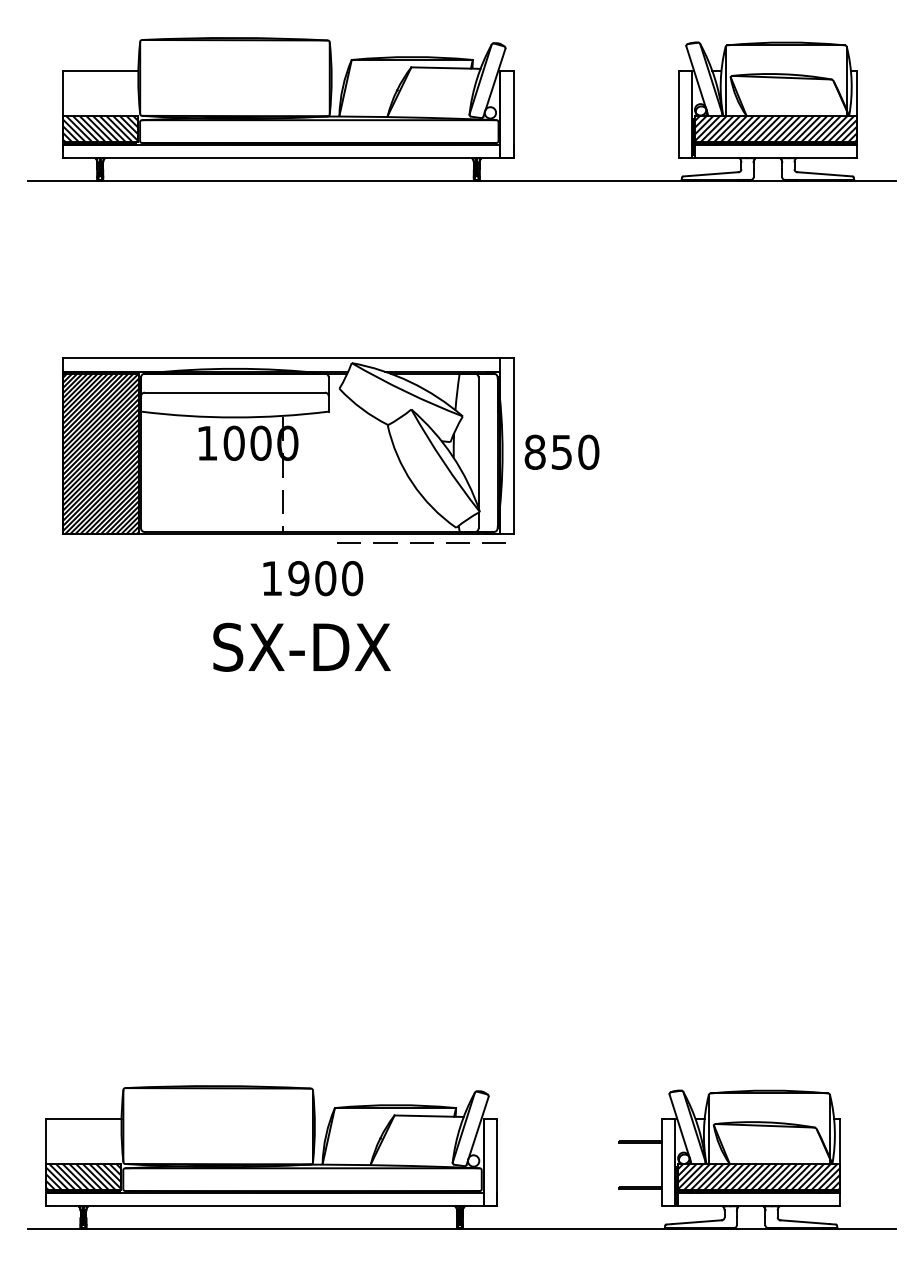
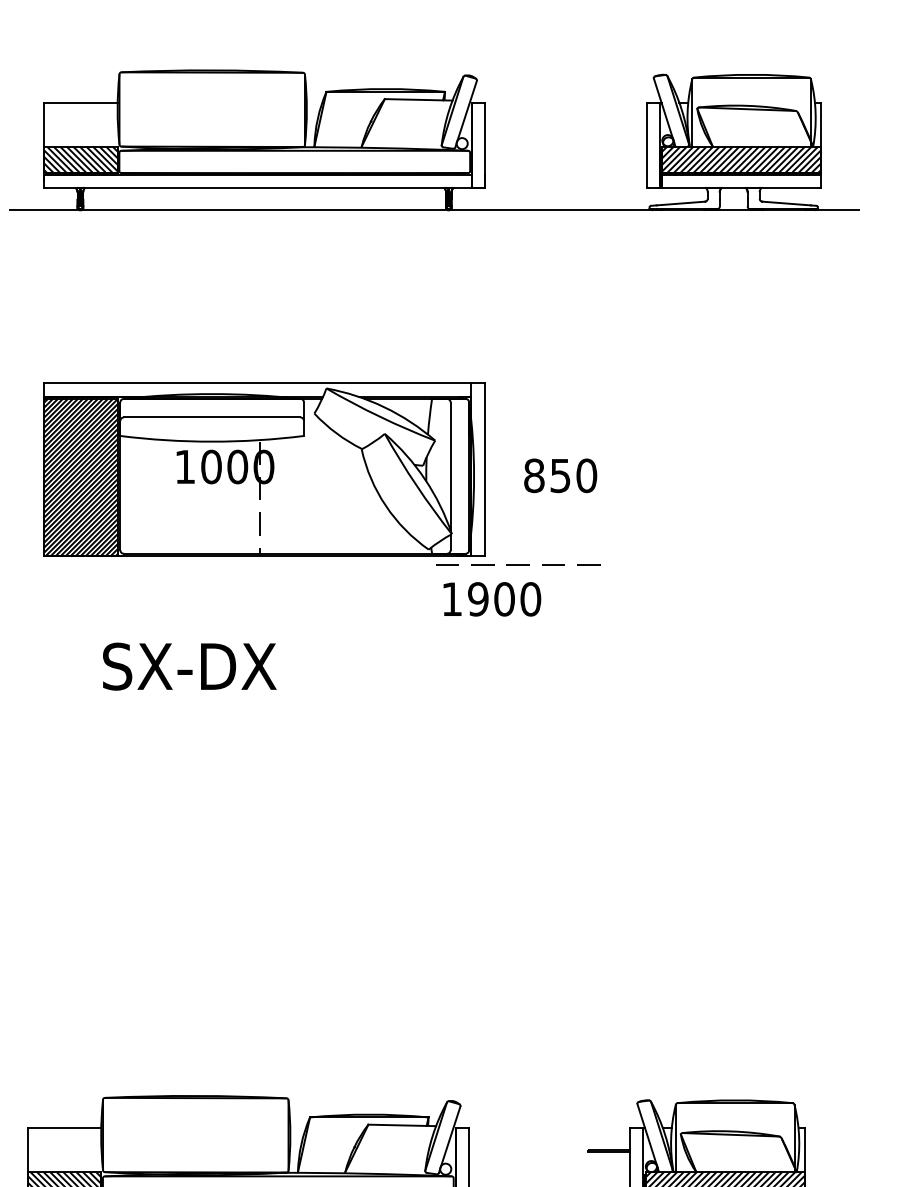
text: (561, 451) -> (560, 474), moved
line: (421, 542) -> (518, 564), moved
text: (313, 578) -> (492, 599), moved
text: (301, 646) -> (189, 665), moved

